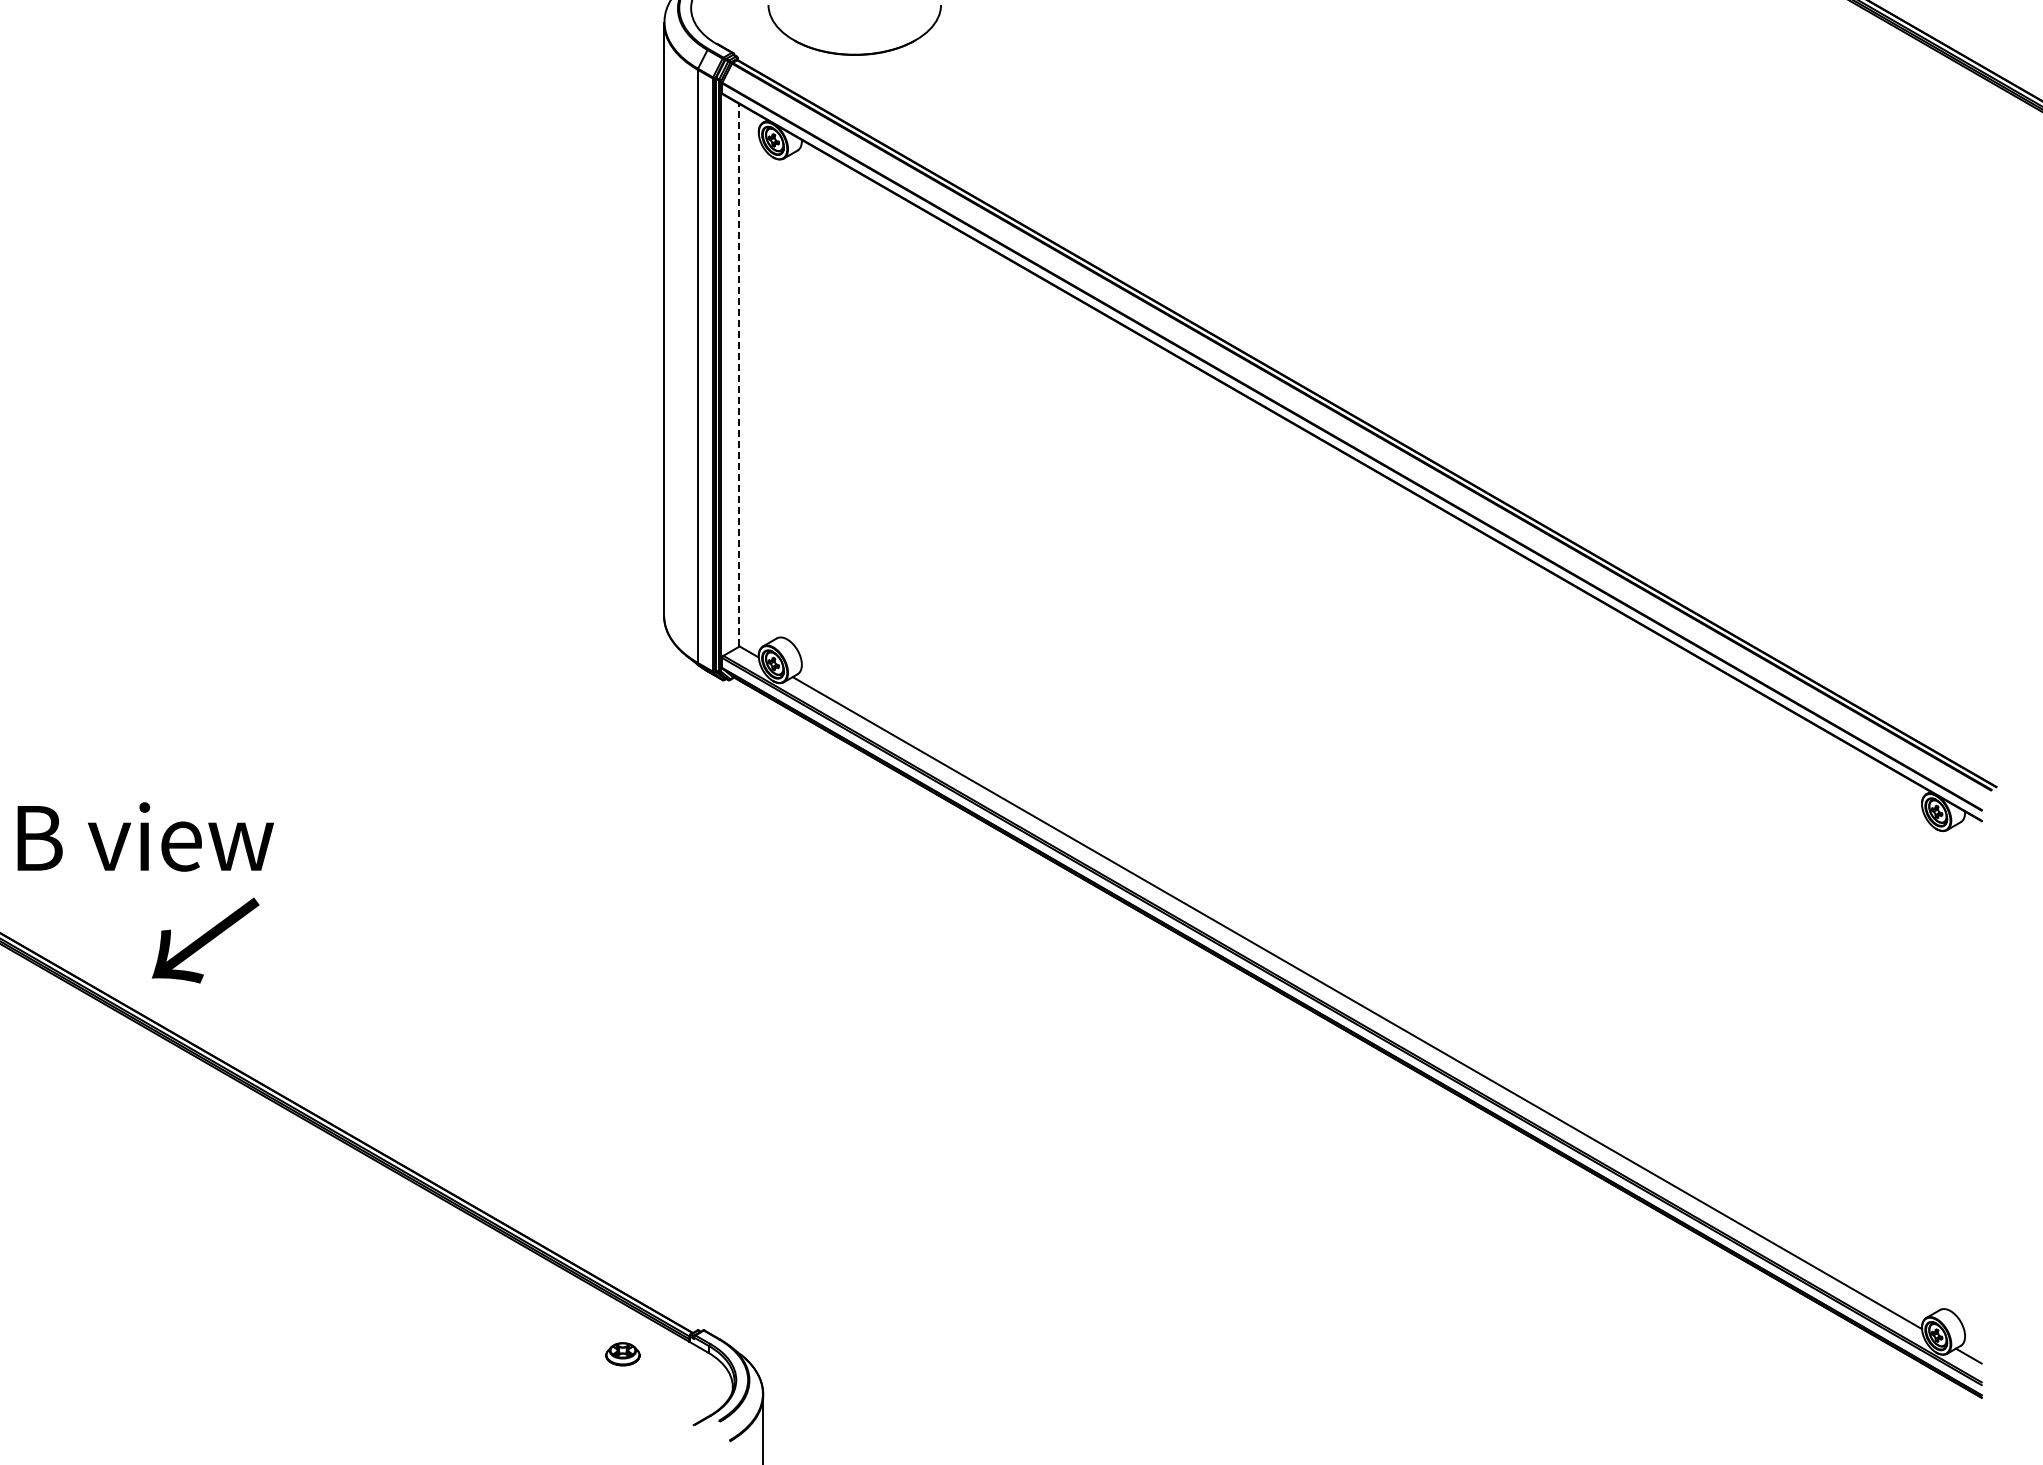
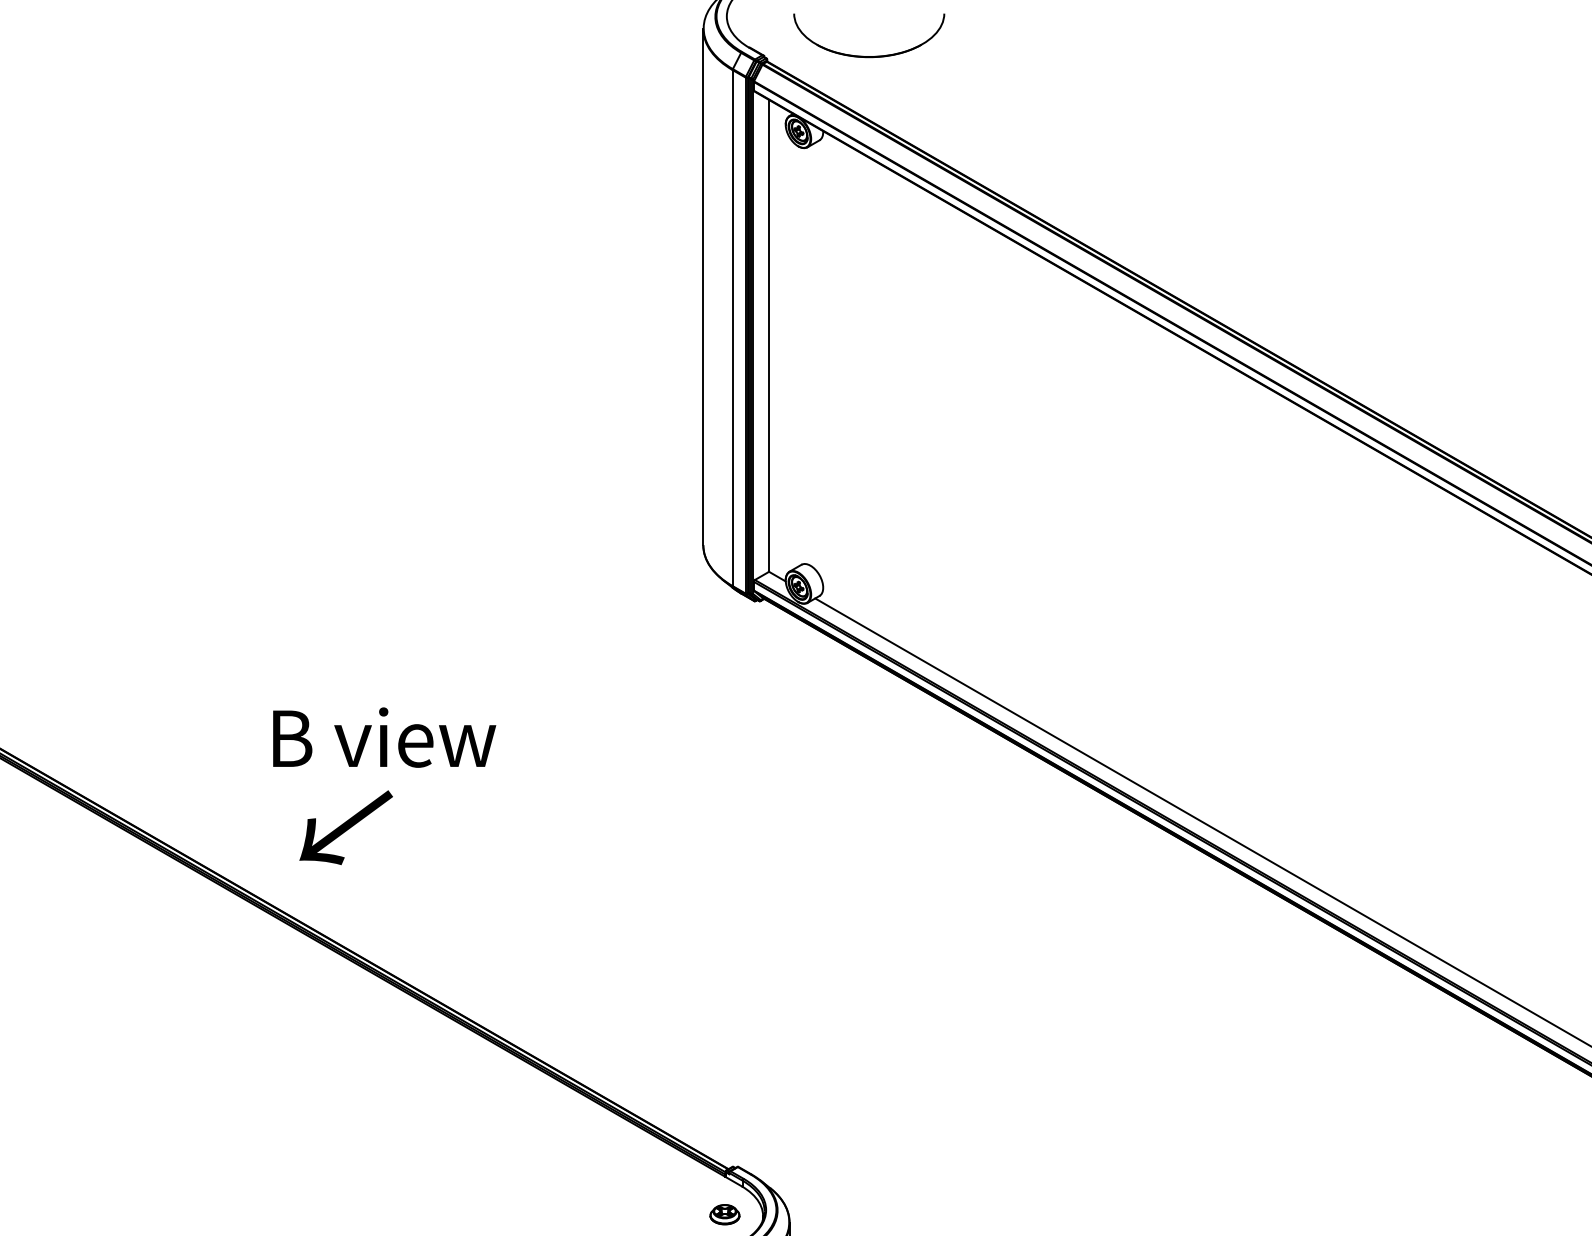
line: (739, 374) -> (768, 335), dashed -> solid
text: (145, 836) -> (384, 737), moved
text: (205, 940) -> (346, 827), moved
part: (622, 1354) -> (724, 1214), moved

